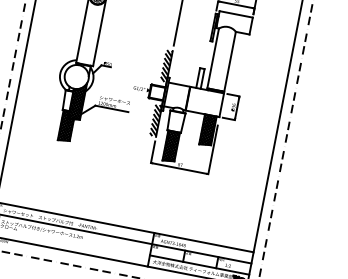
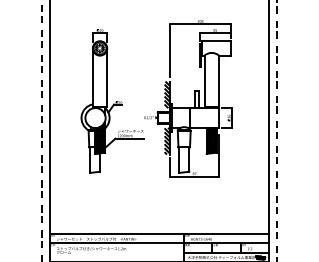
hatch: (67, 125) -> (95, 159), removed
hatch: (171, 145) -> (184, 159), removed

